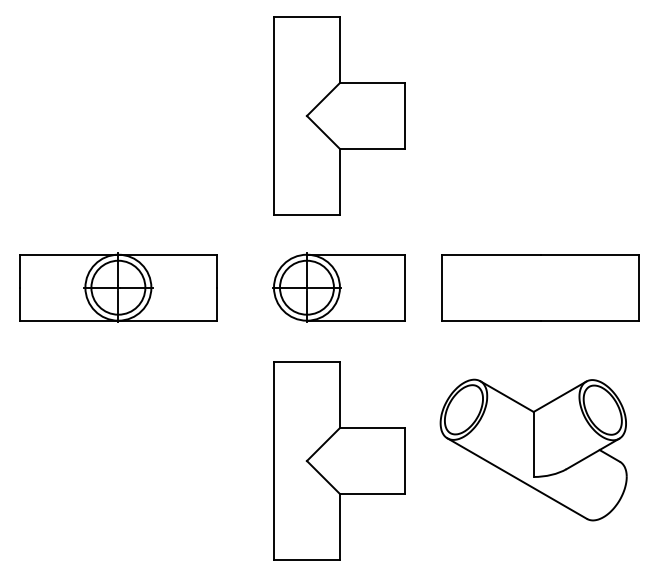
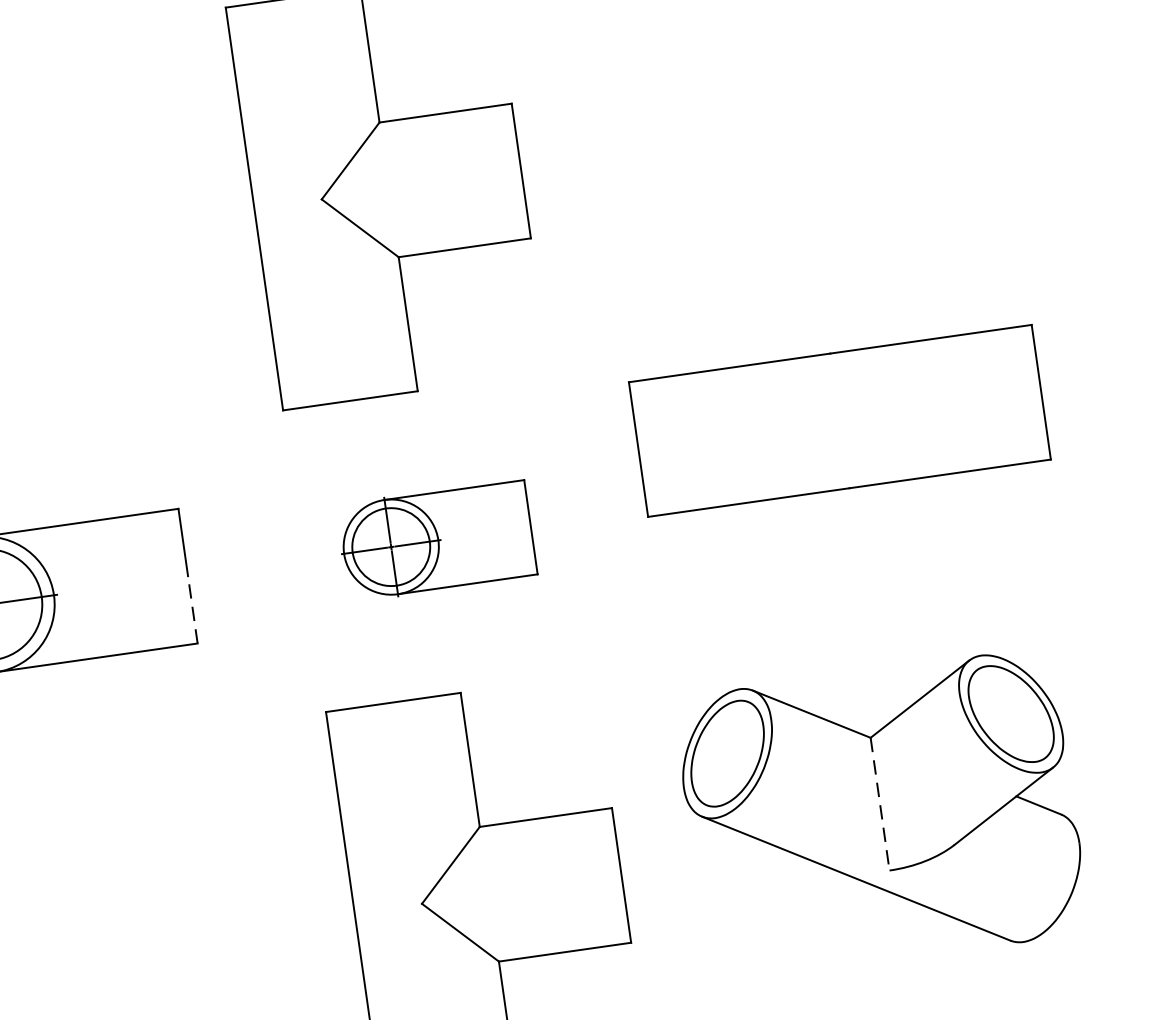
part: (338, 287) -> (435, 540), size x0.7
part: (540, 287) -> (839, 420), moved
line: (217, 303) -> (193, 608), solid -> dashed
line: (533, 444) -> (879, 804), solid -> dashed

